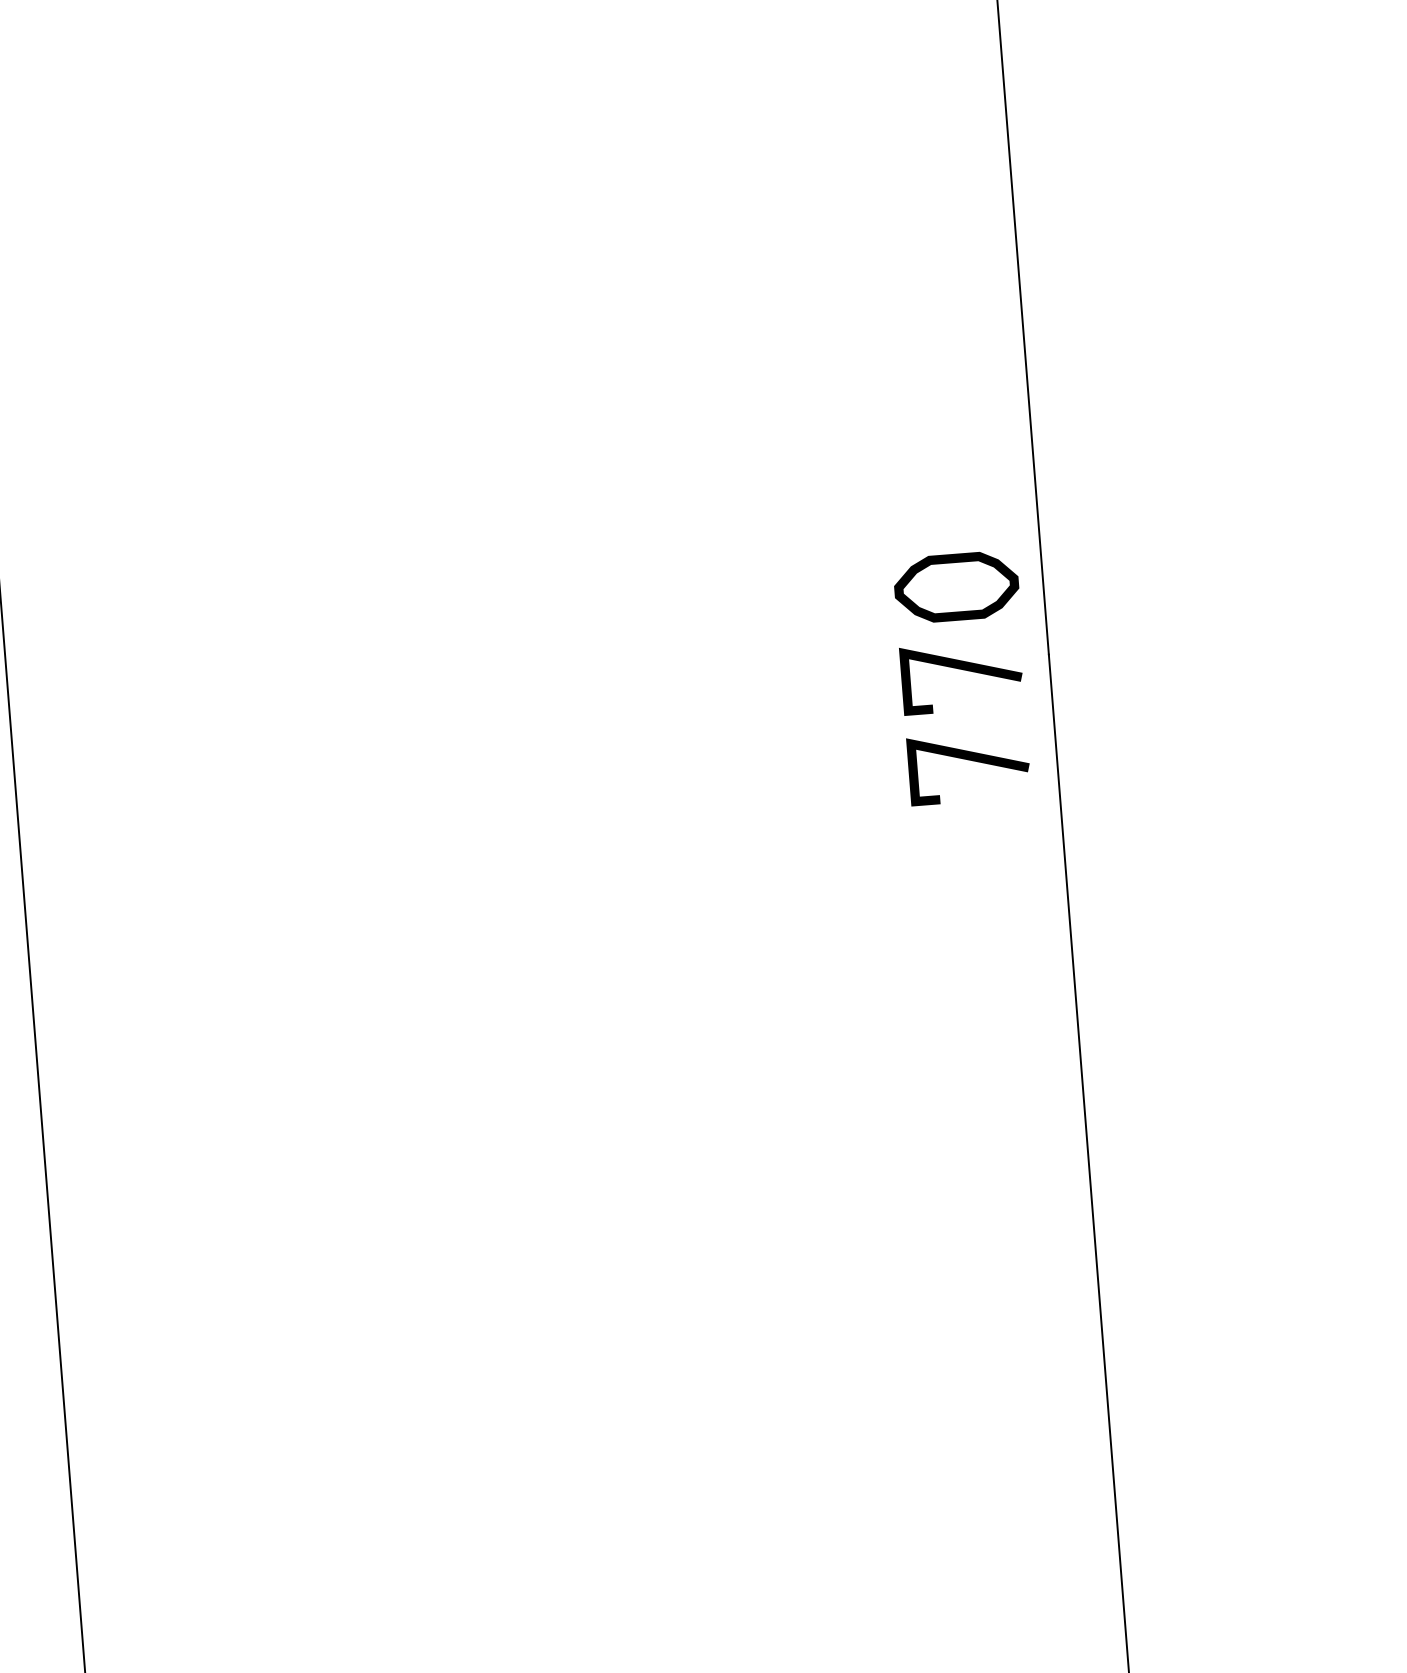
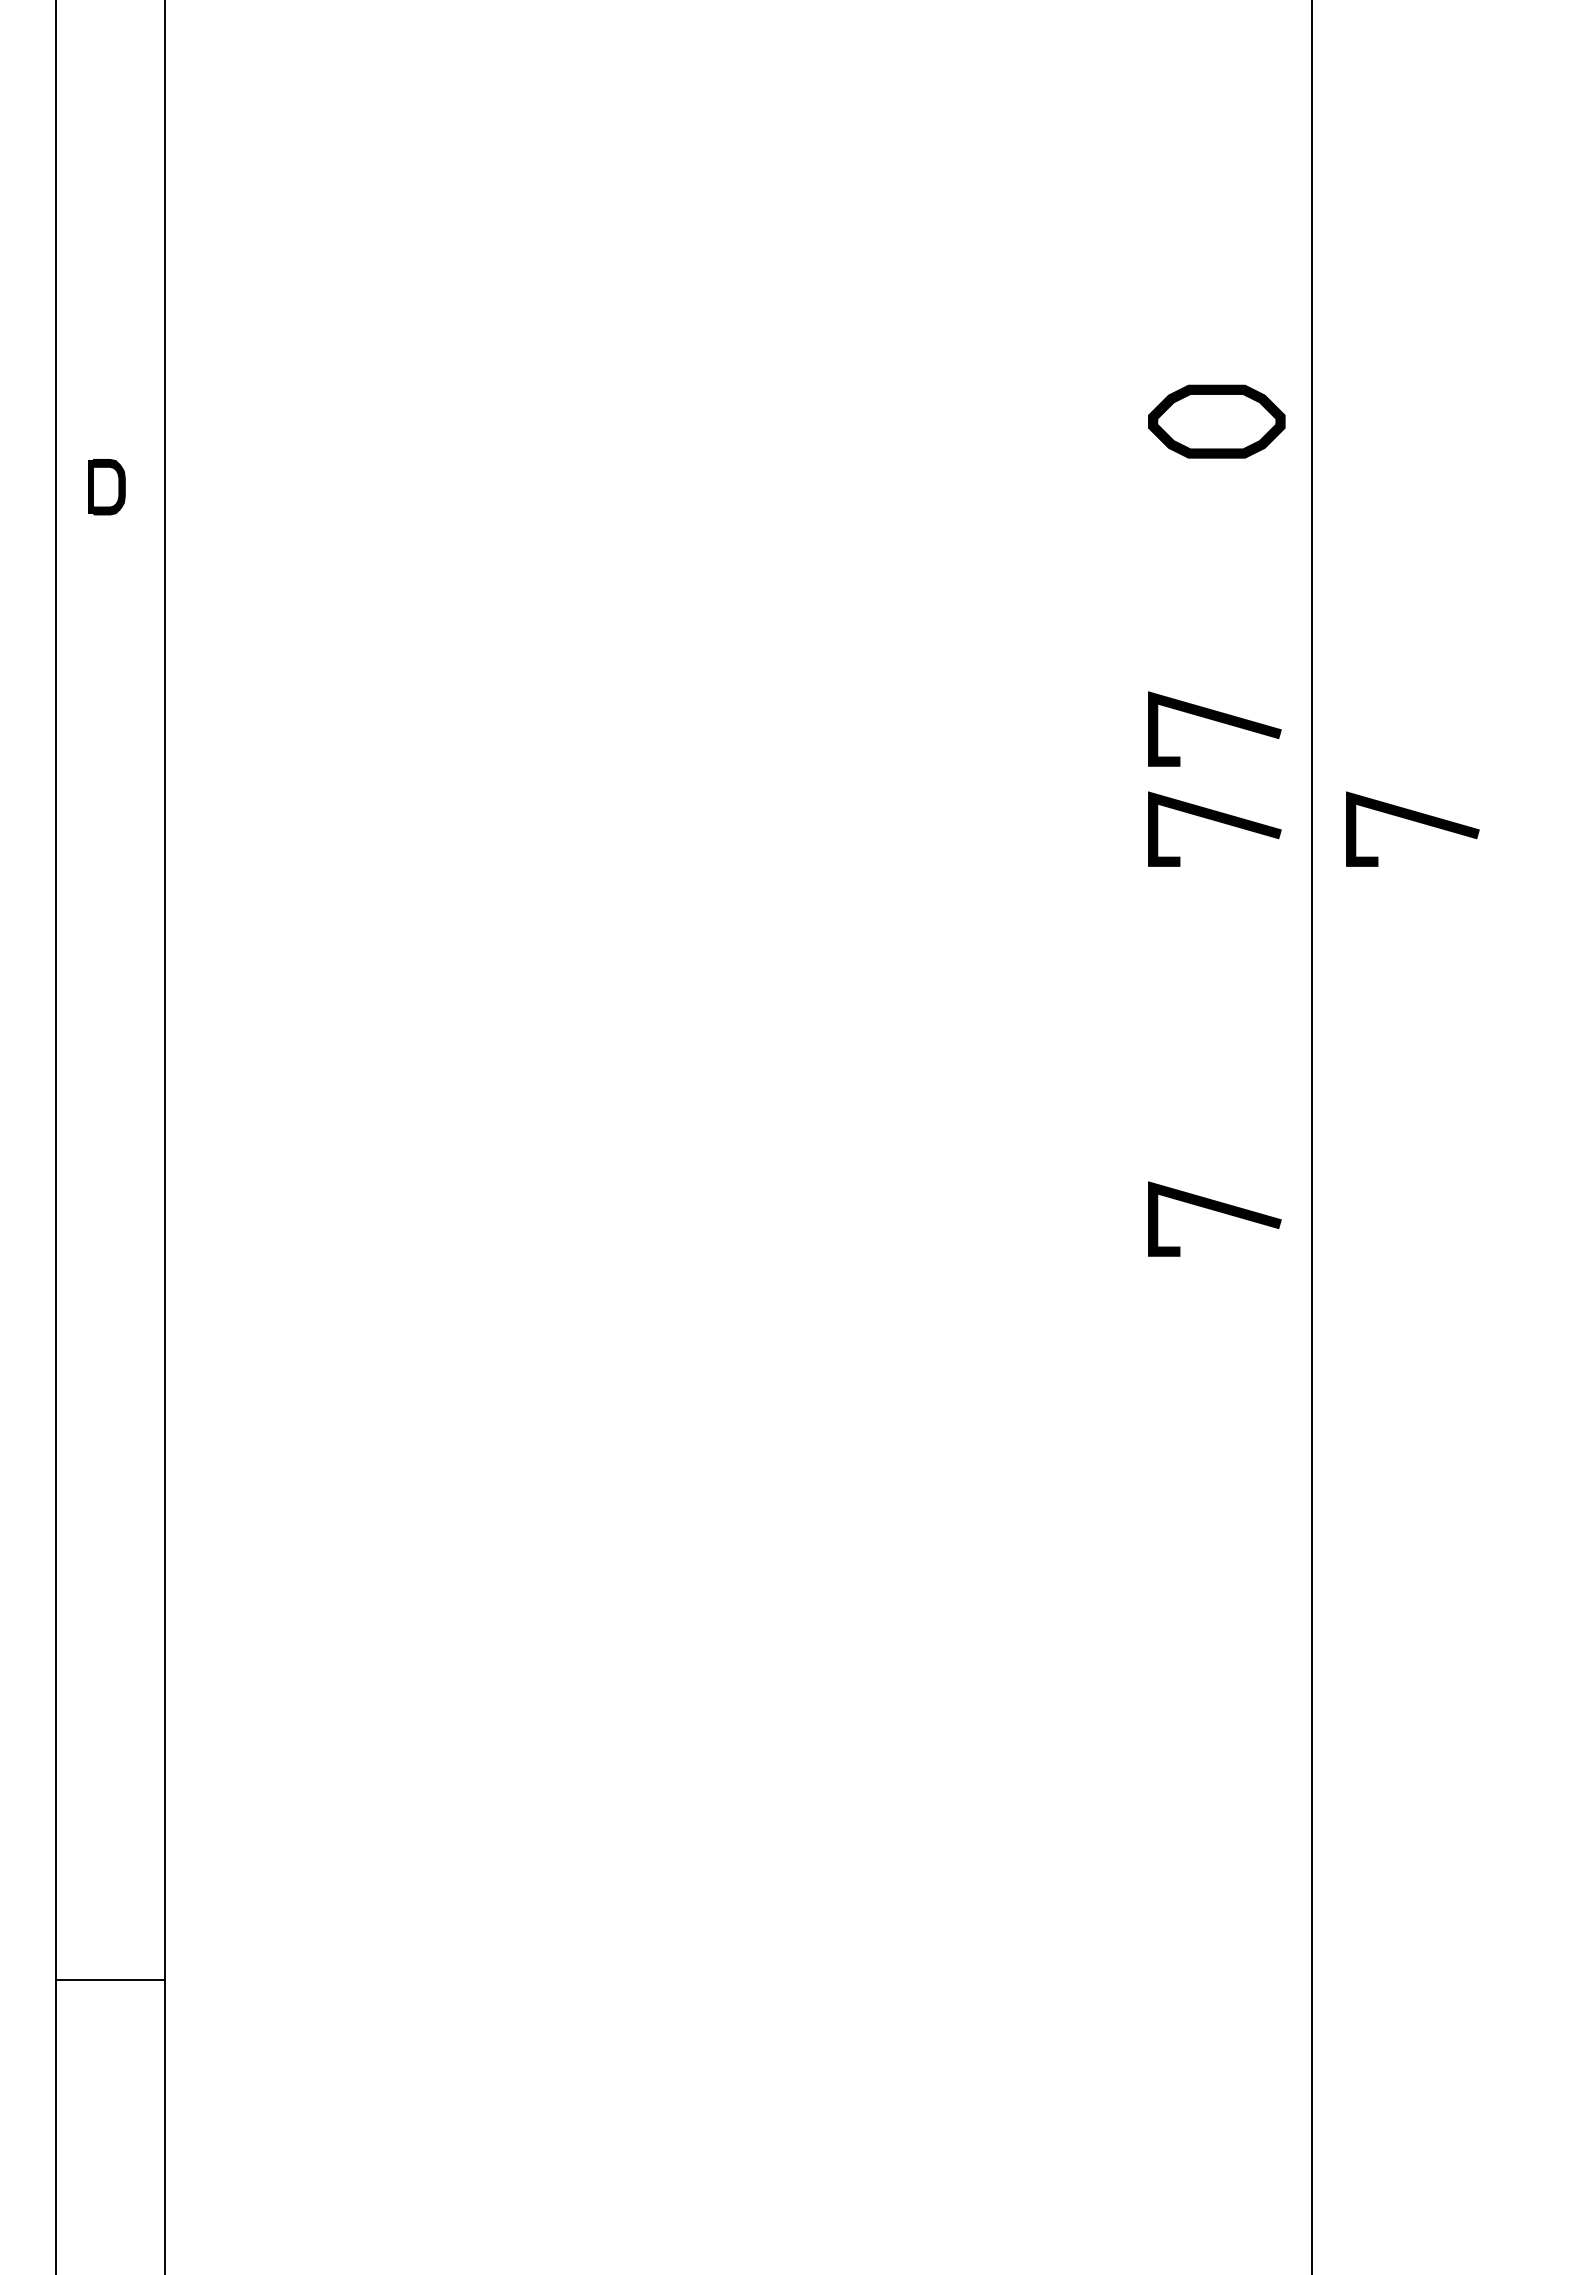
part: (956, 587) -> (1216, 421), moved
line: (1148, 746) -> (1413, 821), added
line: (997, 1113) -> (1216, 1211), added

